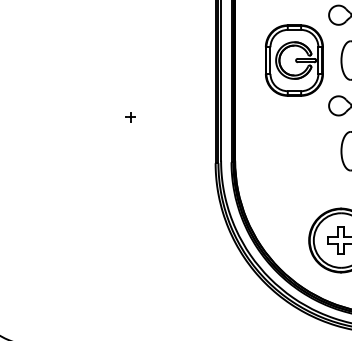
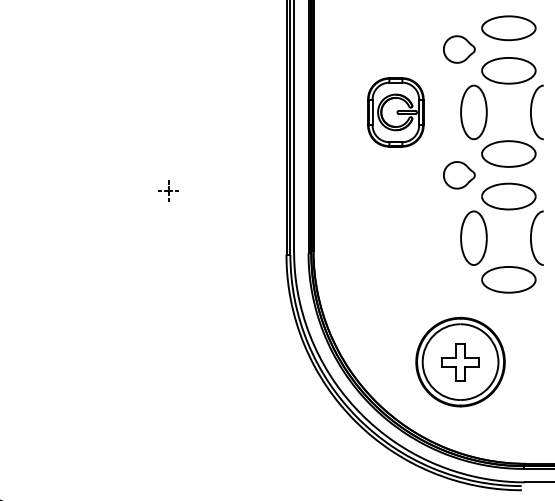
part: (294, 60) -> (395, 112), size x0.7
part: (130, 116) -> (168, 190), size x1.6

